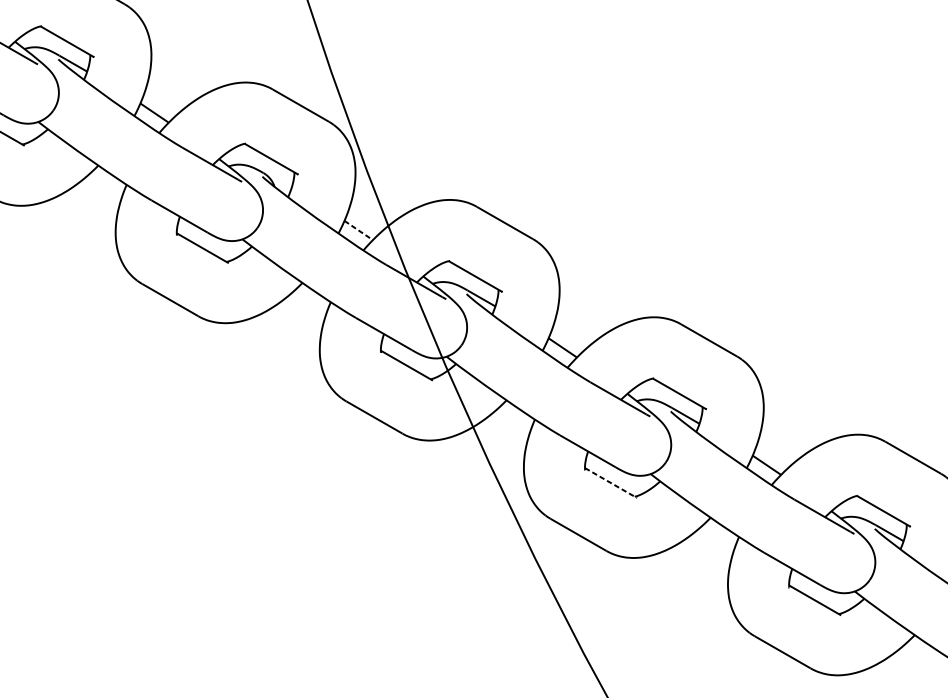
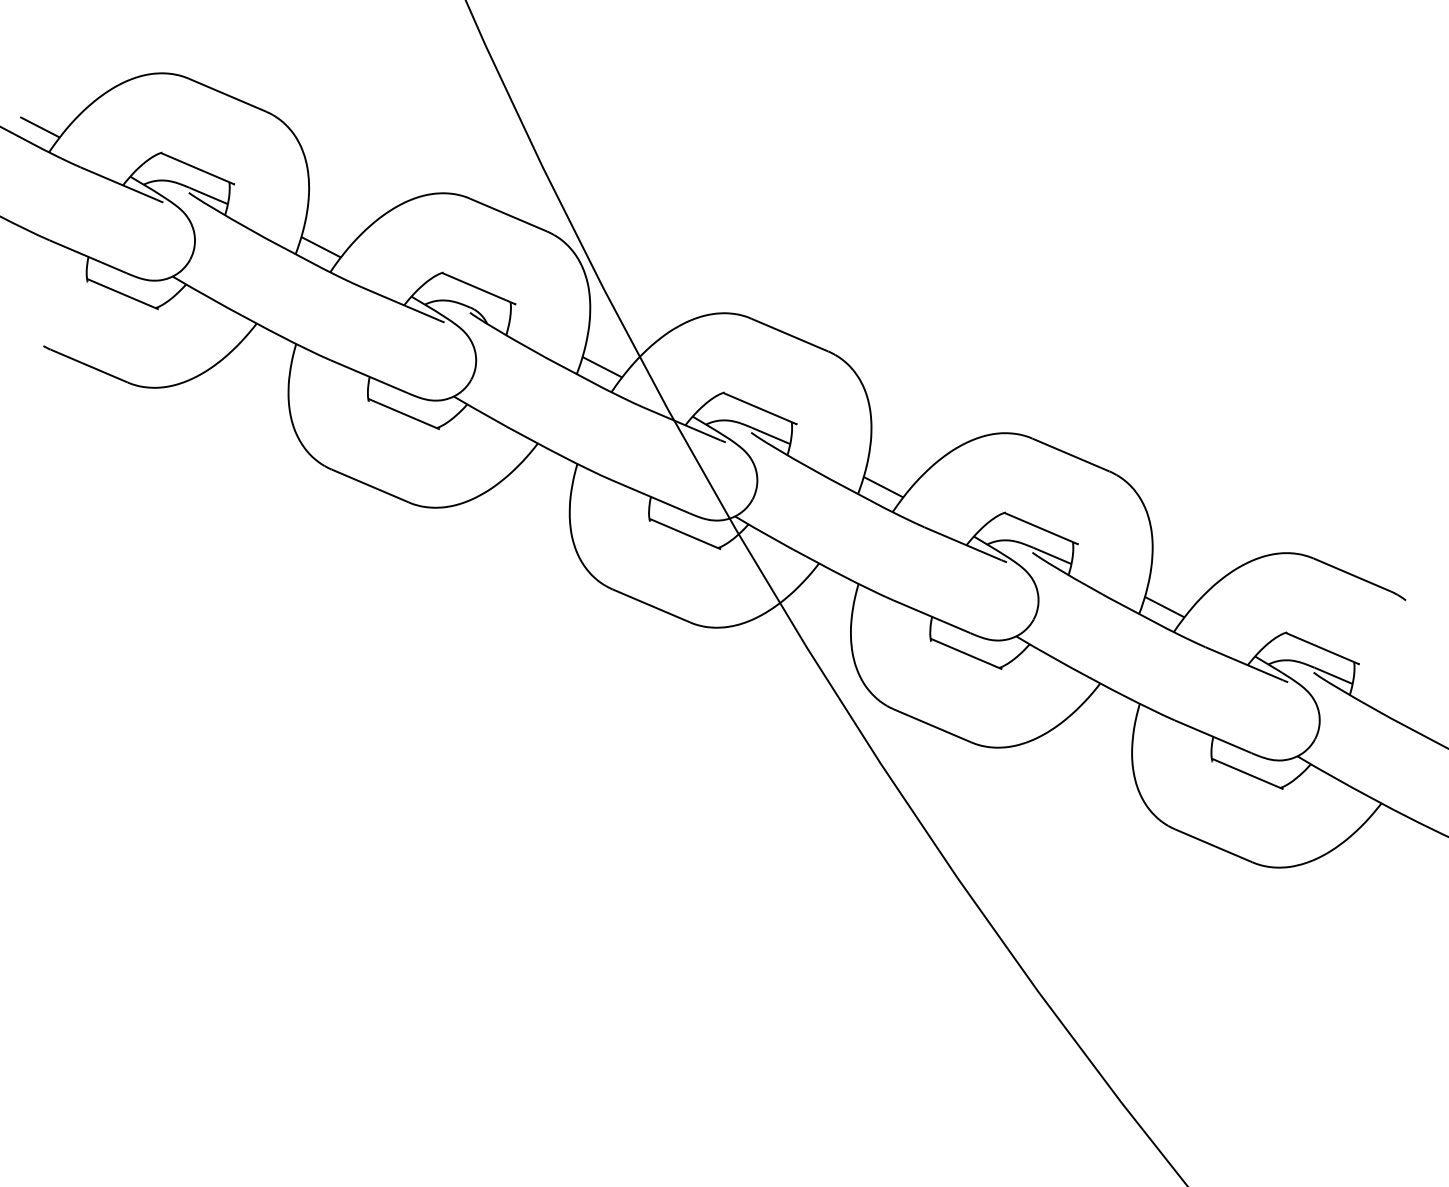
line: (358, 230) -> (602, 367), dashed -> solid
line: (610, 483) -> (966, 654), dashed -> solid

